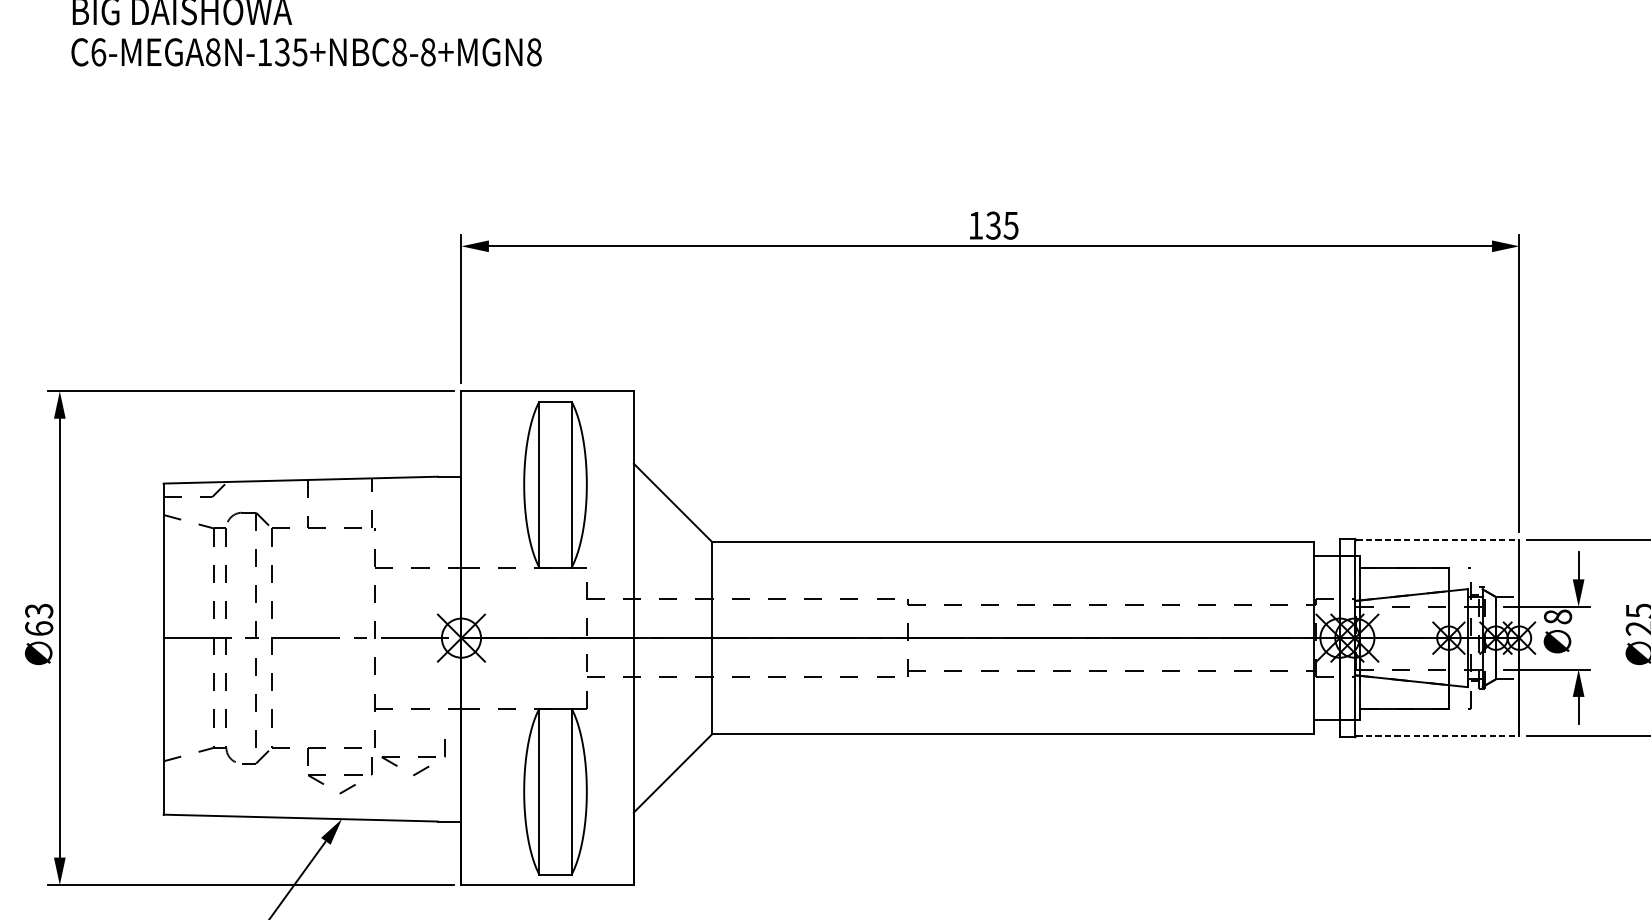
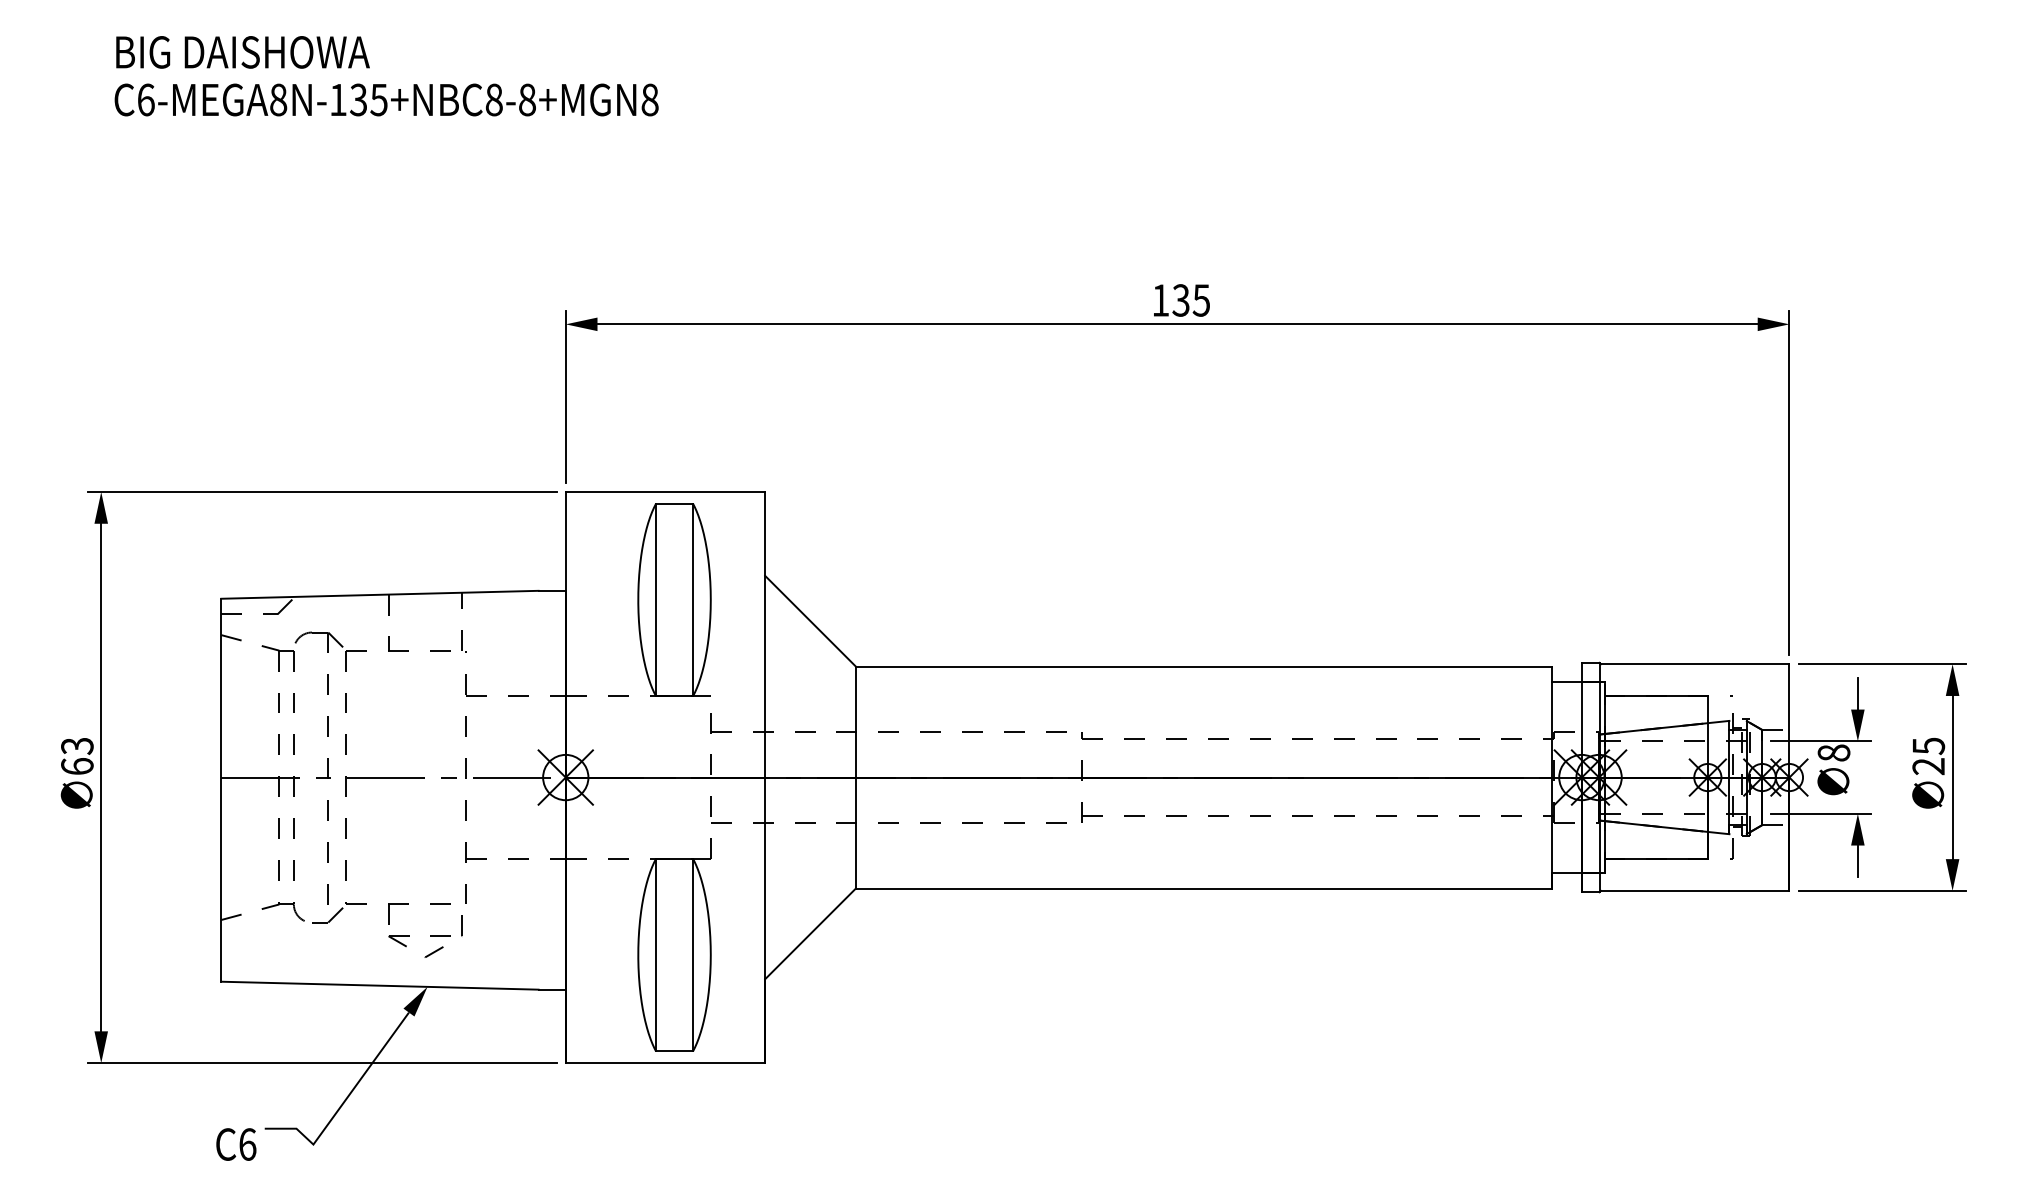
line: (1438, 540) -> (1695, 664), dashed -> solid
line: (1438, 735) -> (1695, 890), dashed -> solid
part: (413, 757) -> (510, 915), removed

